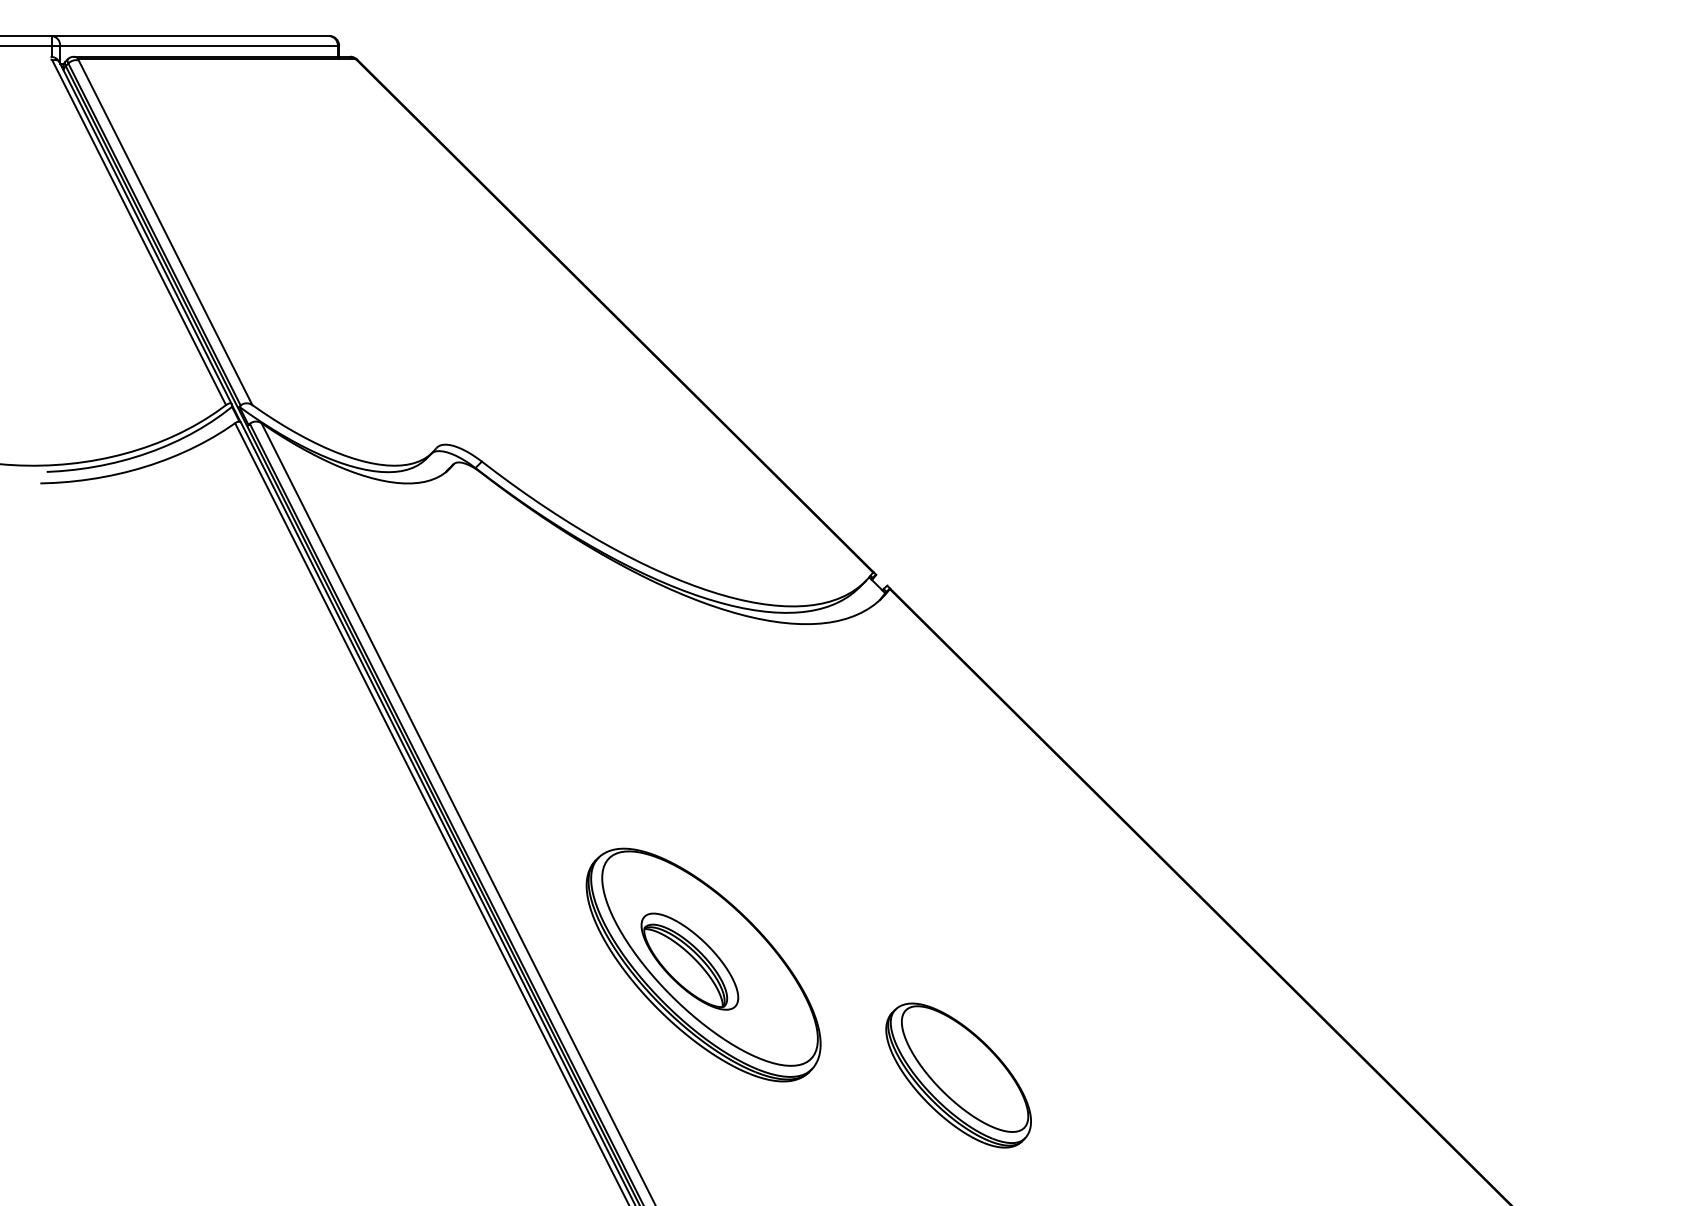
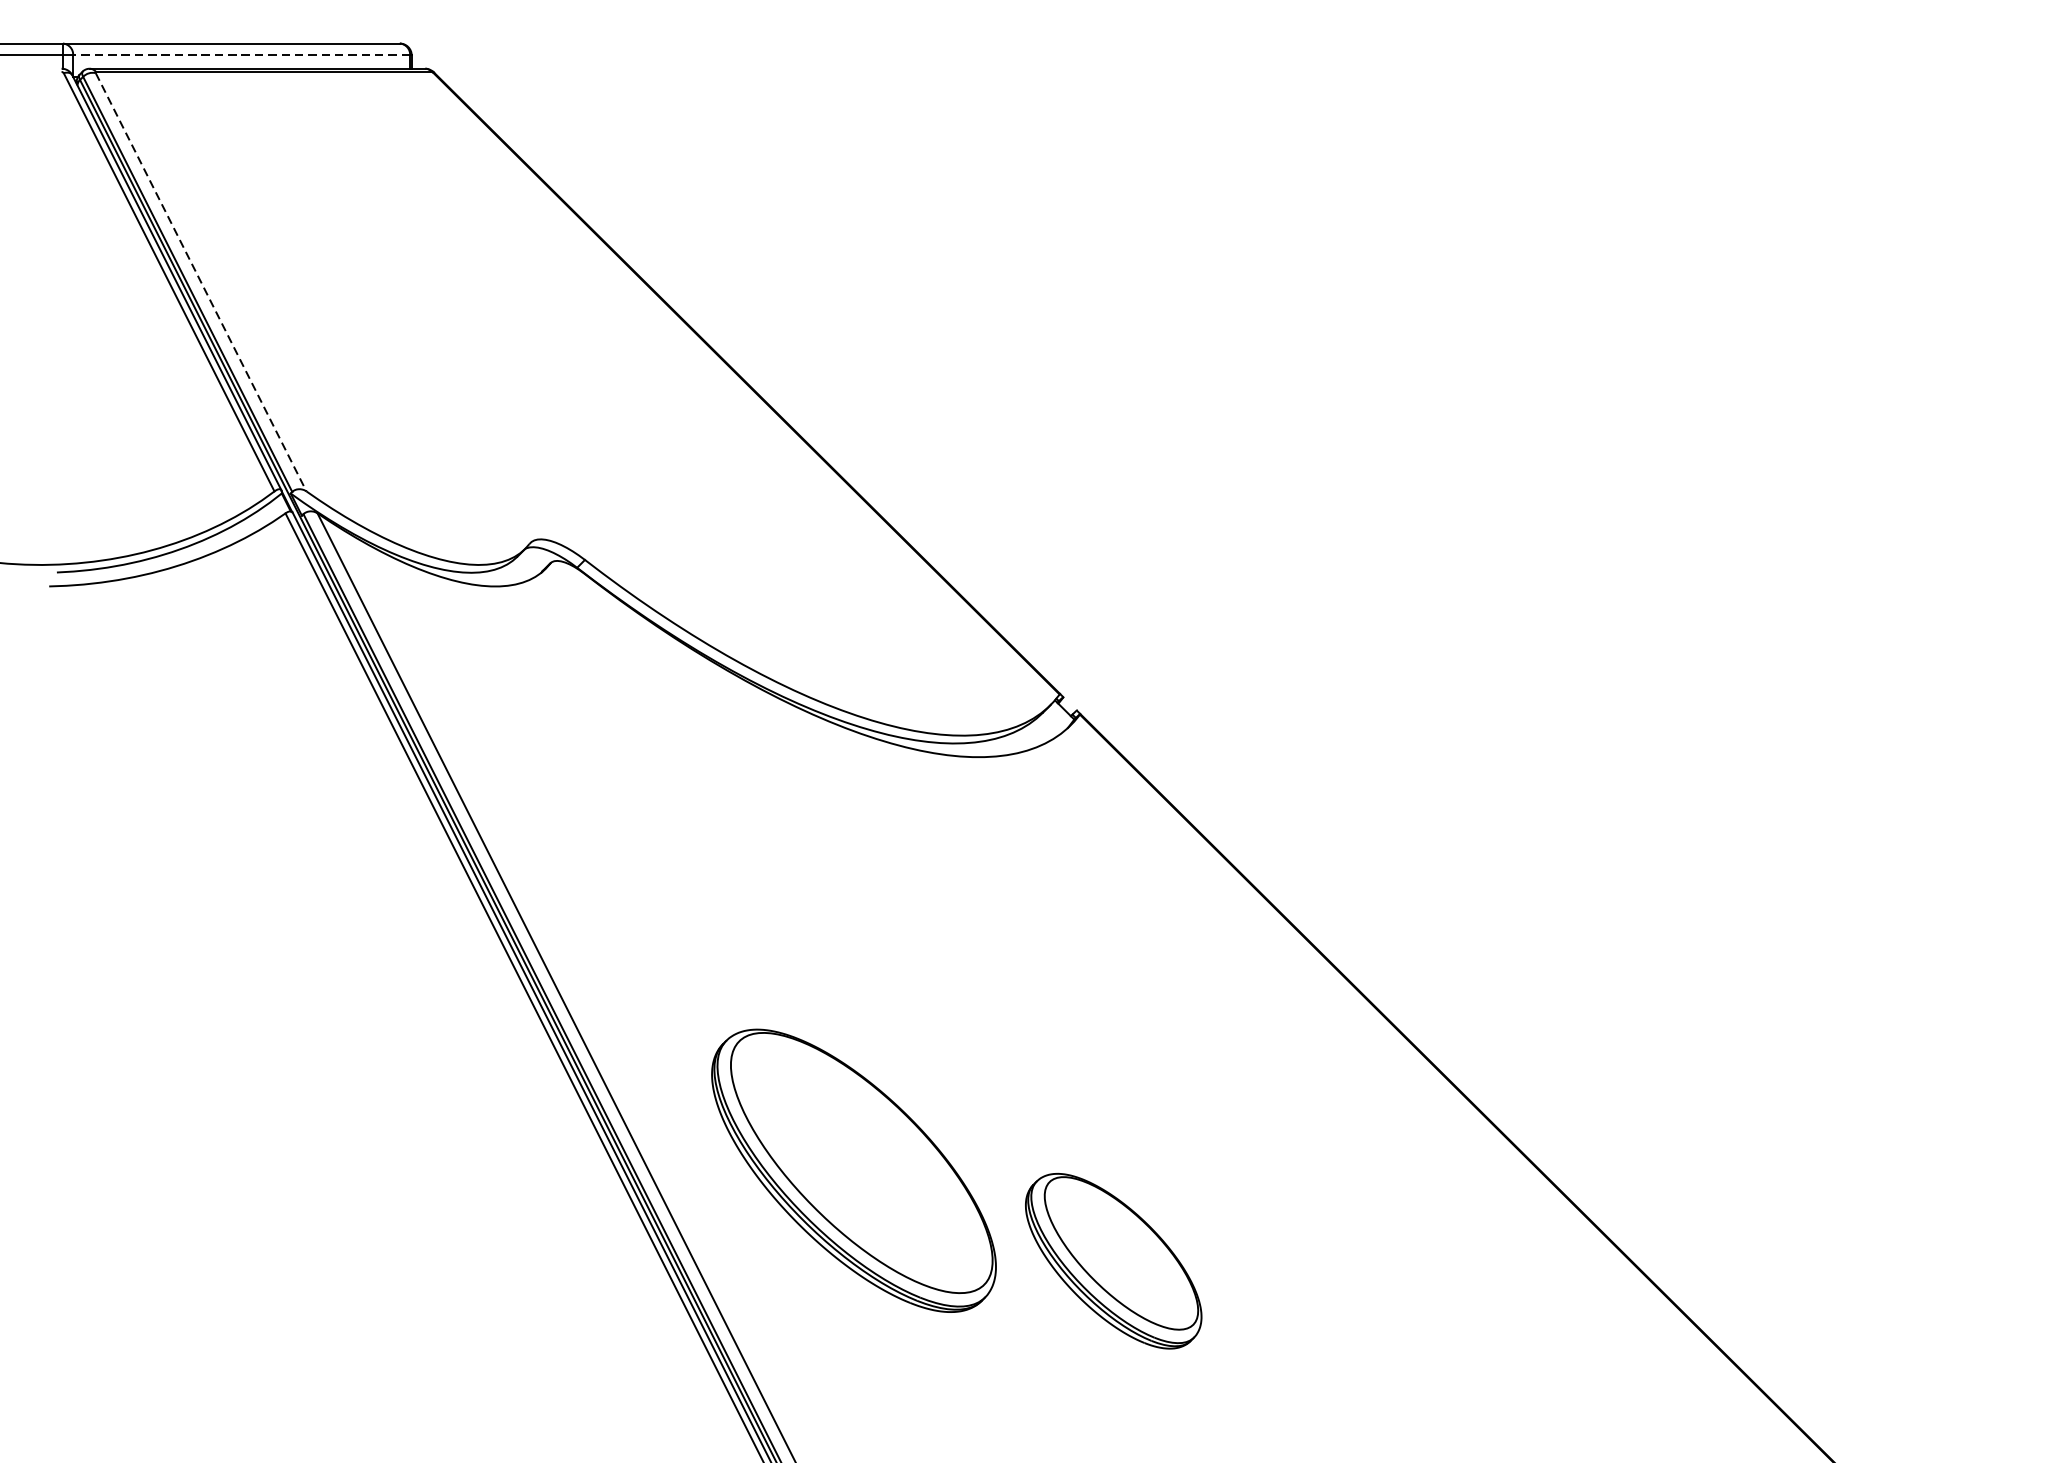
line: (198, 45) -> (241, 55), solid -> dashed
line: (165, 232) -> (201, 281), solid -> dashed
part: (689, 961) -> (836, 1166), removed
part: (958, 1075) -> (1113, 1261), moved

